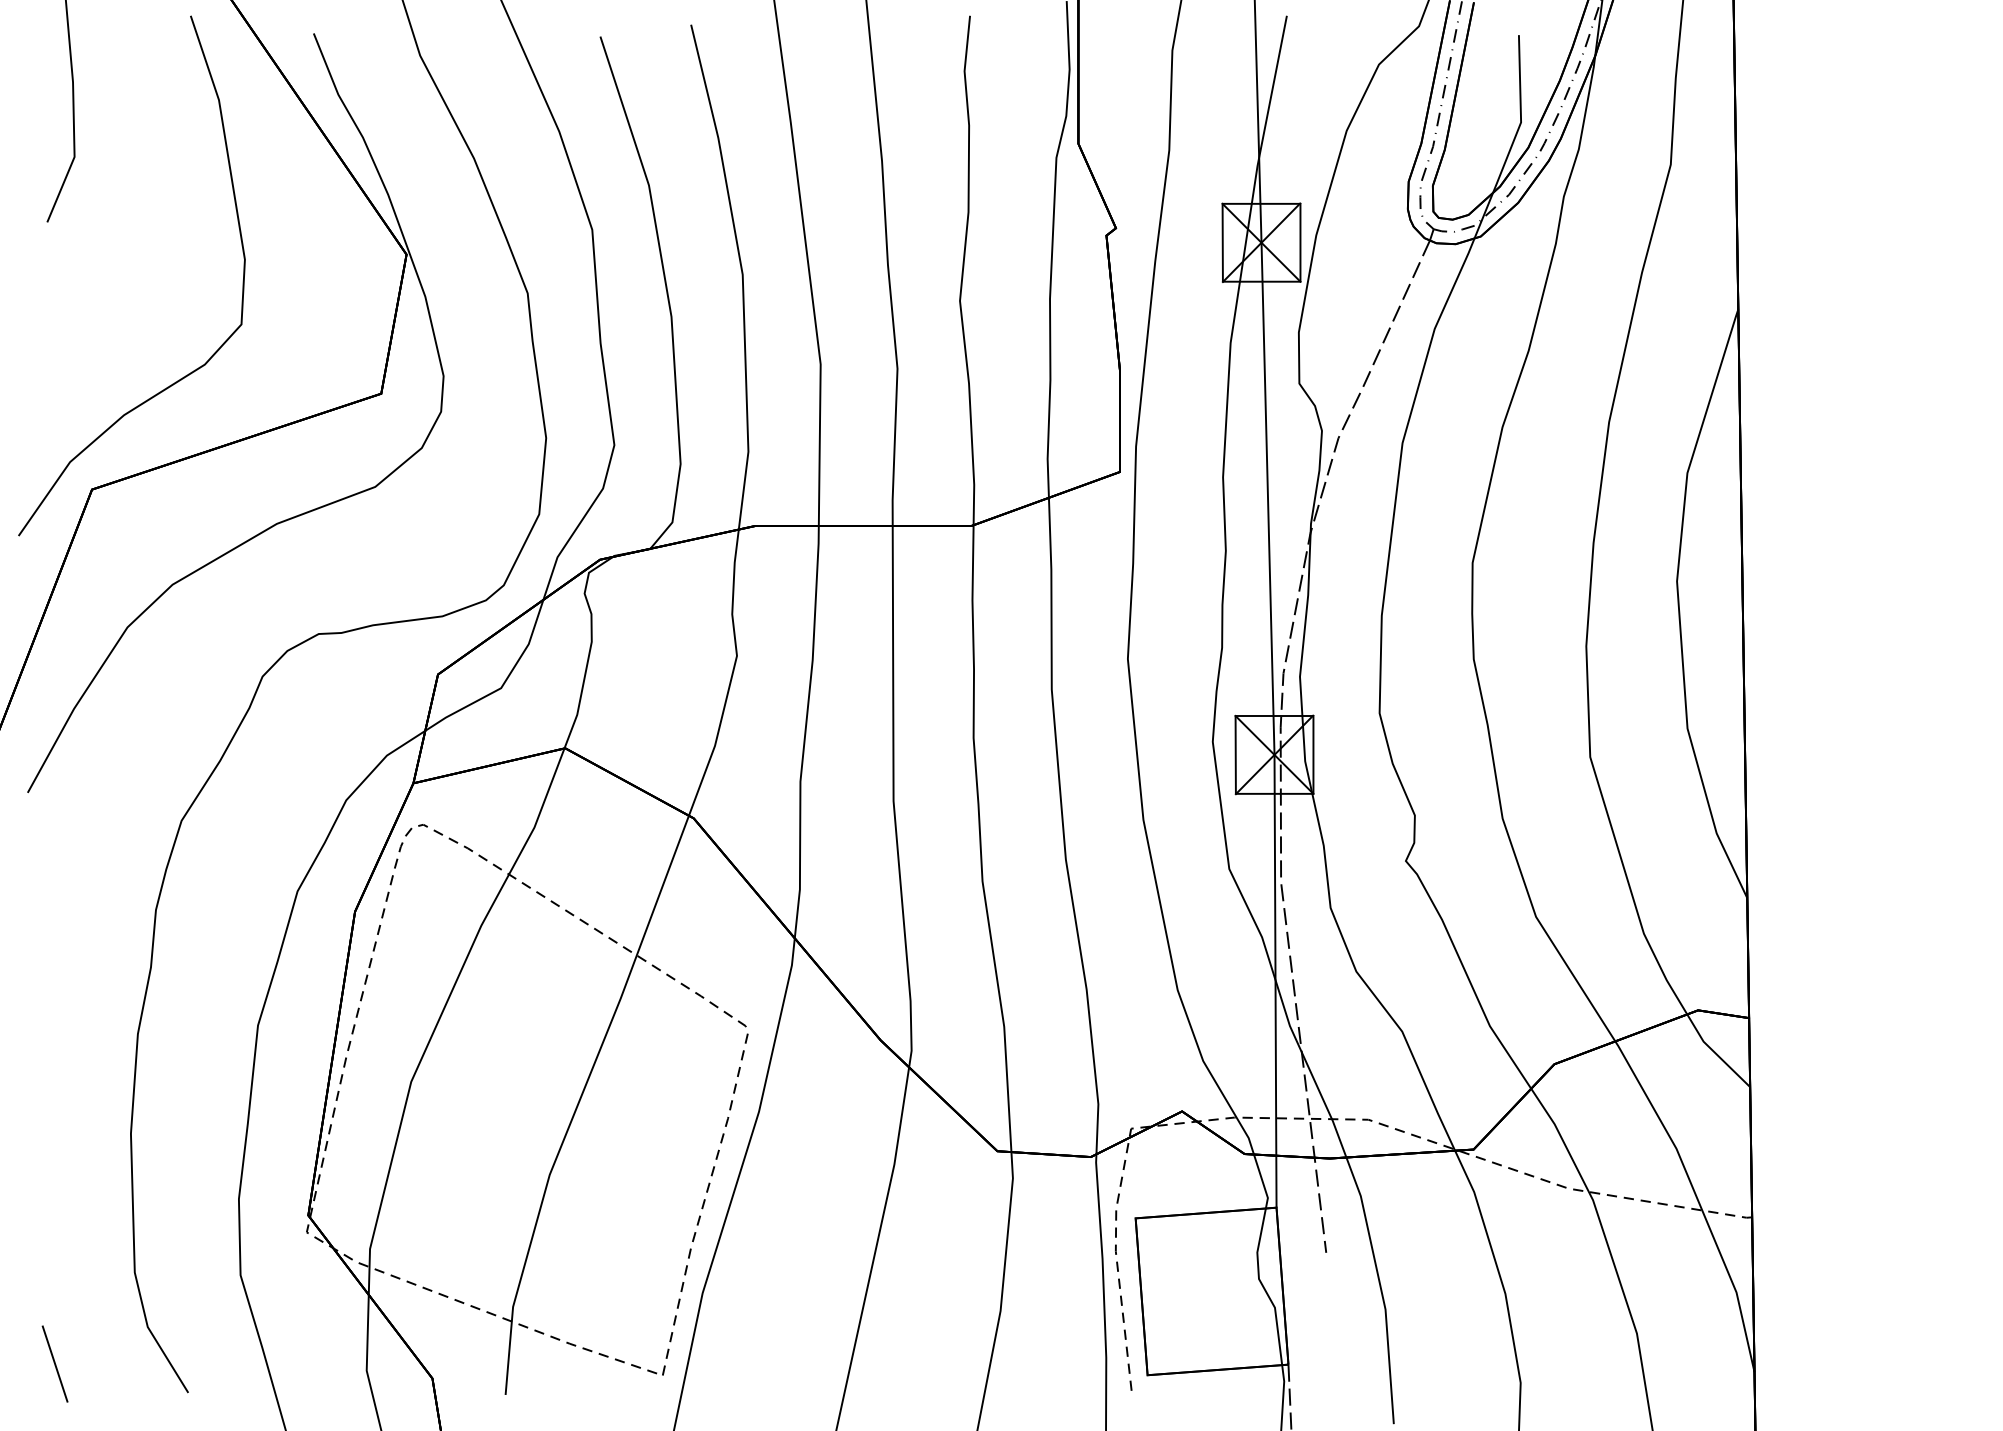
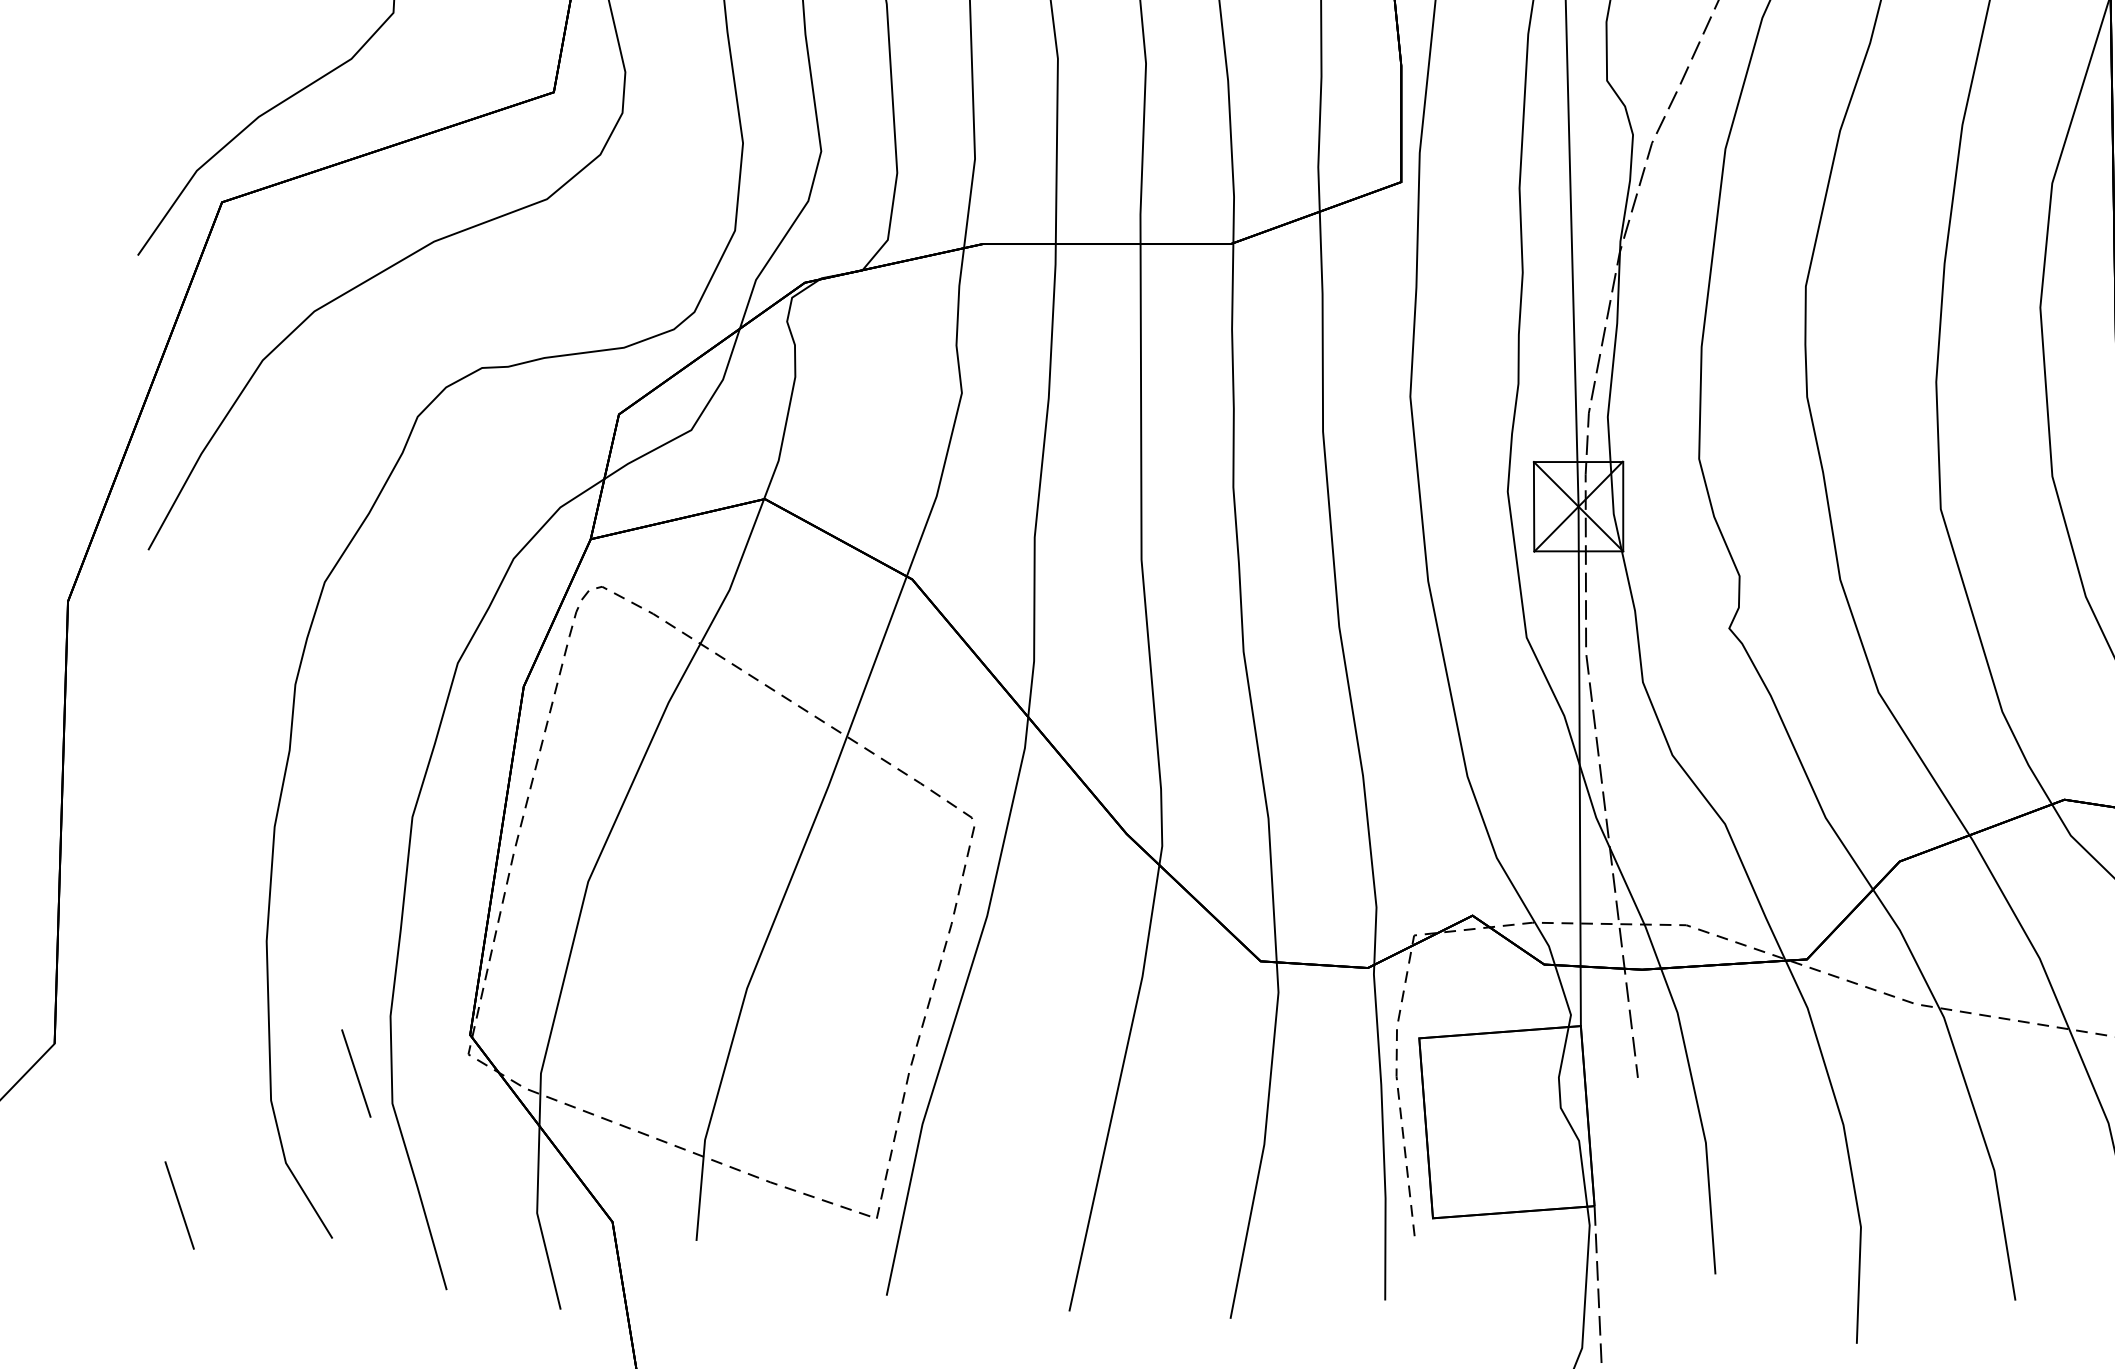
line: (208, 1248) -> (355, 1072), added

